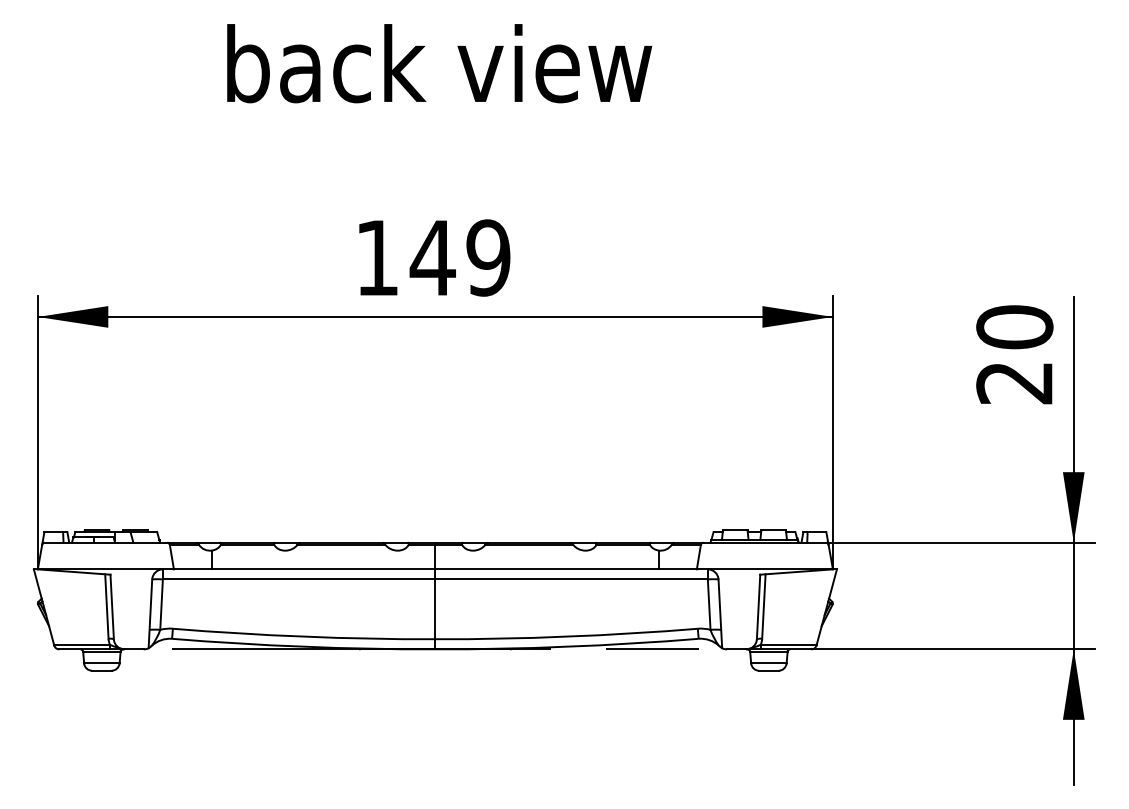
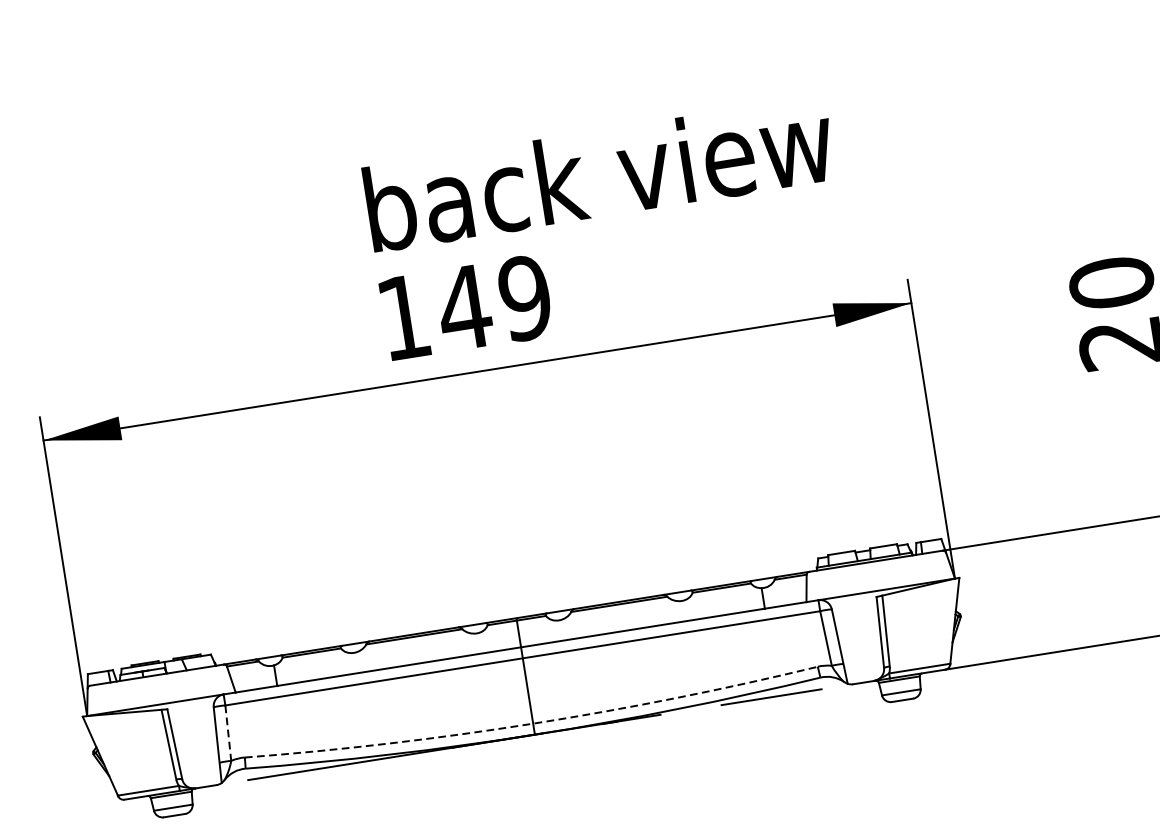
text: (439, 63) -> (599, 174), moved
line: (161, 605) -> (228, 734), solid -> dashed
arc: (435, 639) -> (533, 723), solid -> dashed

